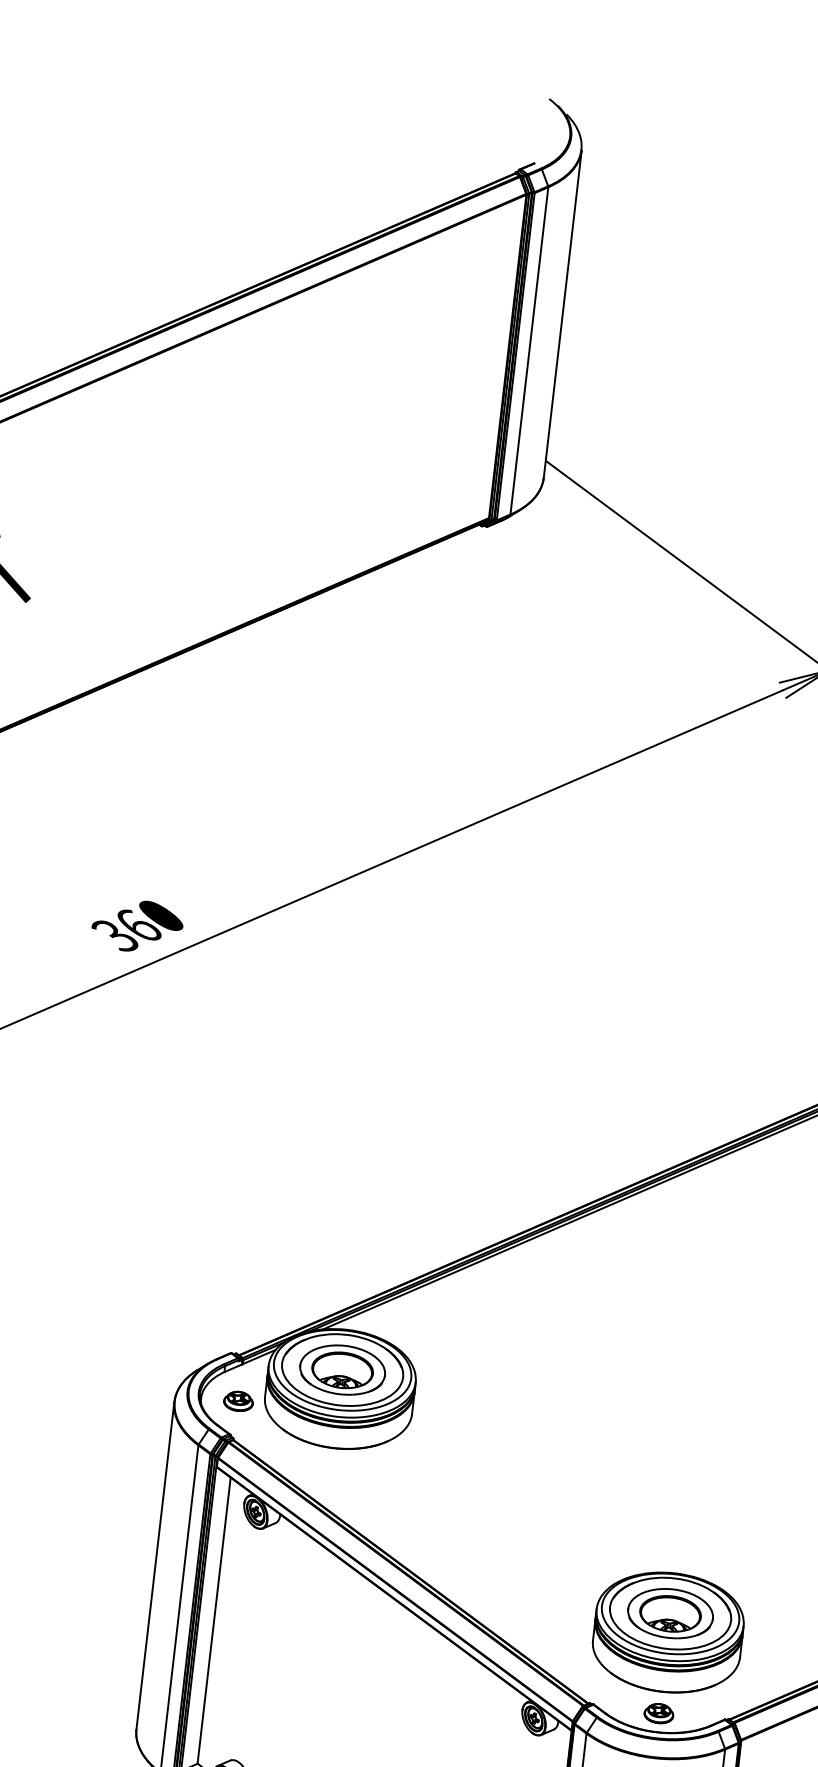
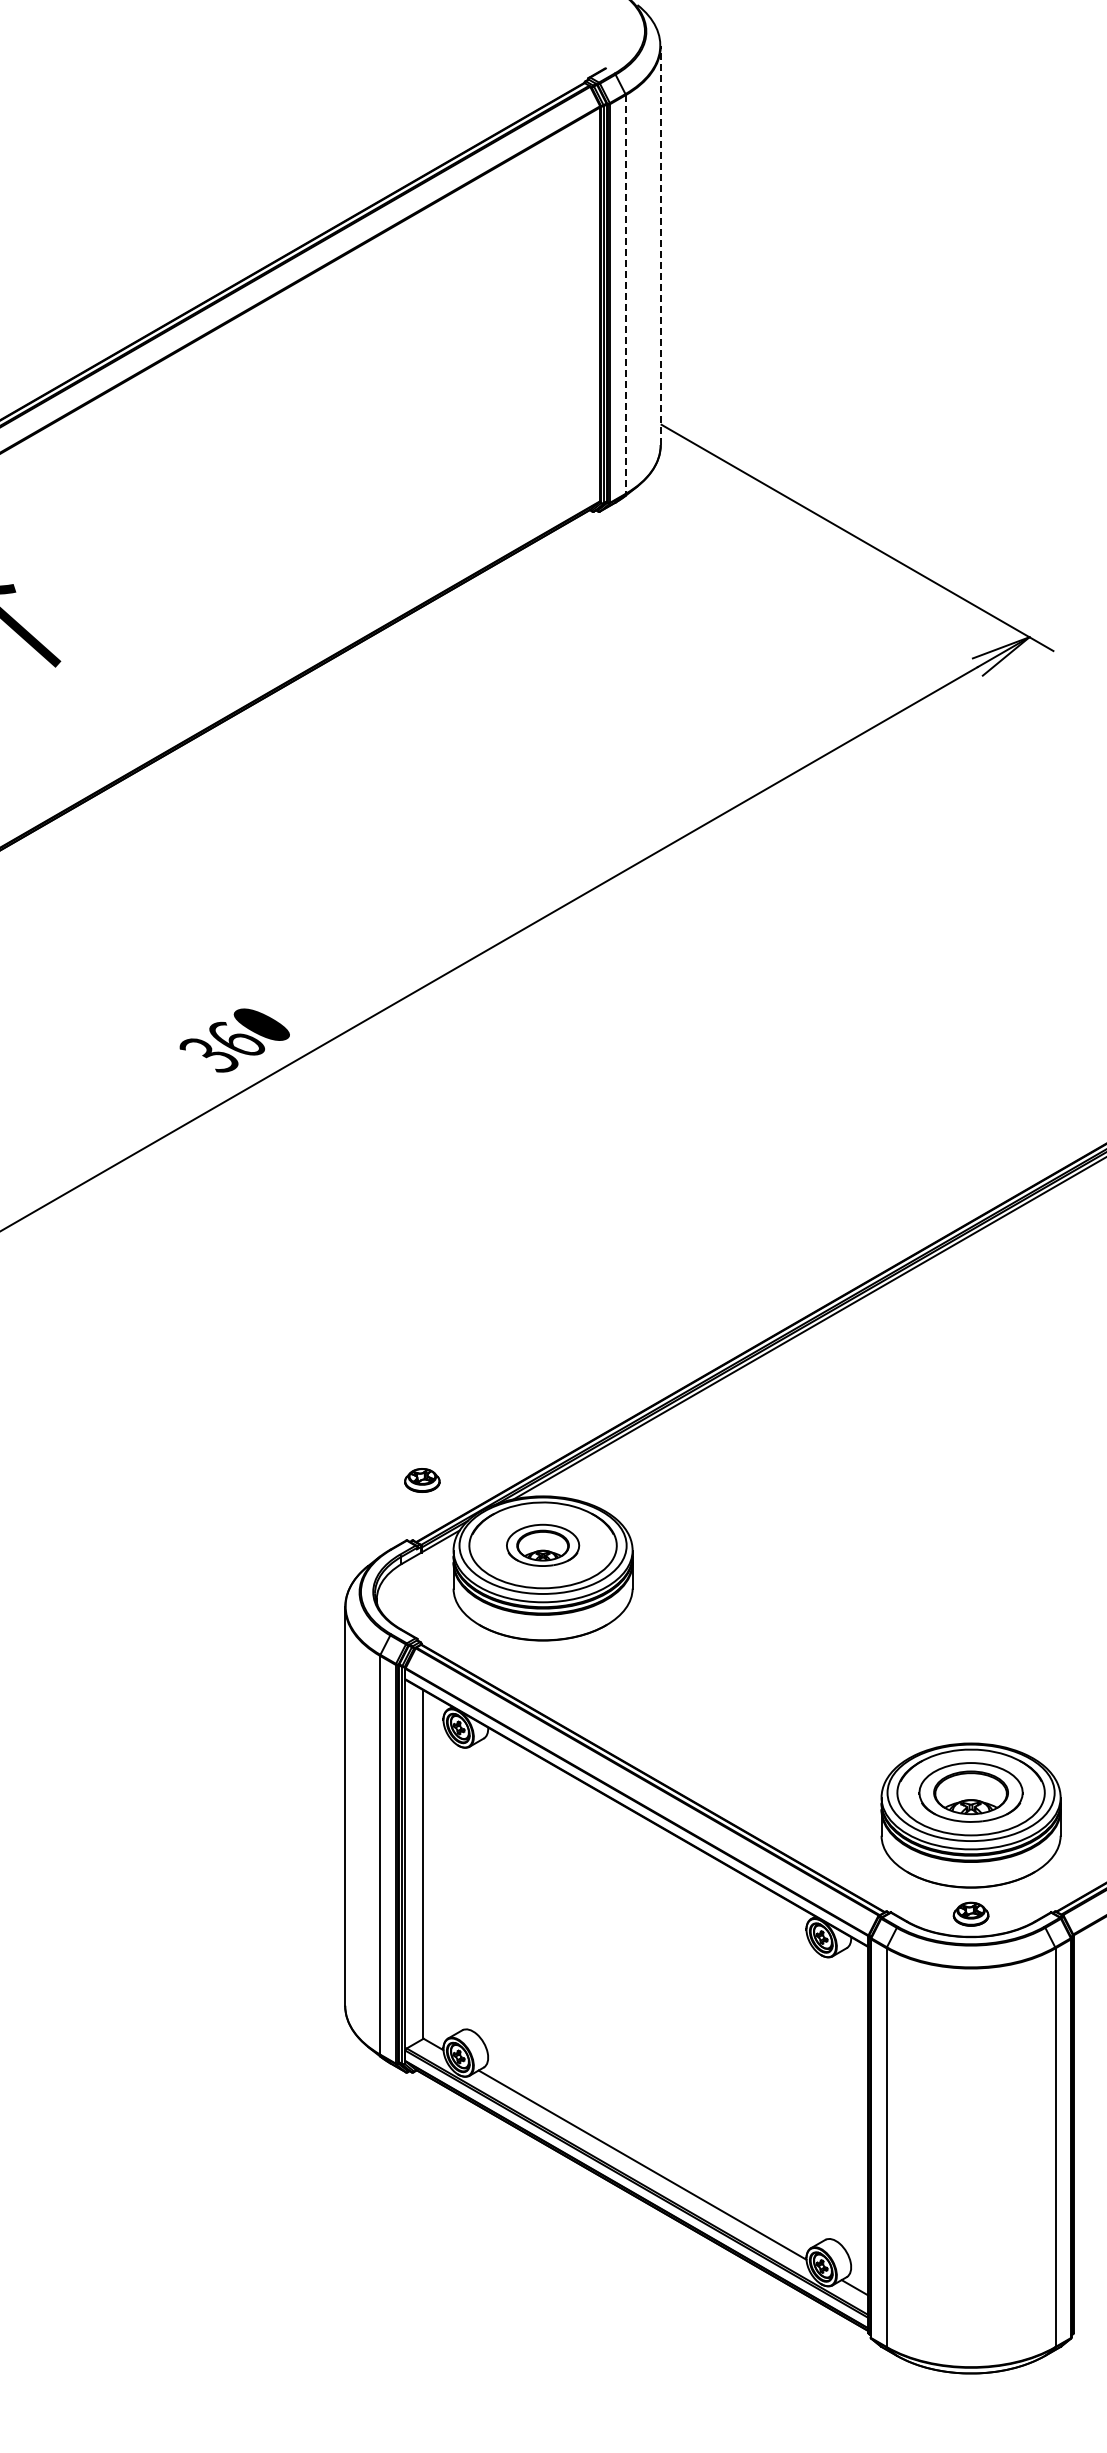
line: (562, 313) -> (660, 245), solid -> dashed
line: (529, 350) -> (625, 294), solid -> dashed
part: (342, 1370) -> (542, 1545), size x0.7
part: (238, 1401) -> (422, 1480), moved

